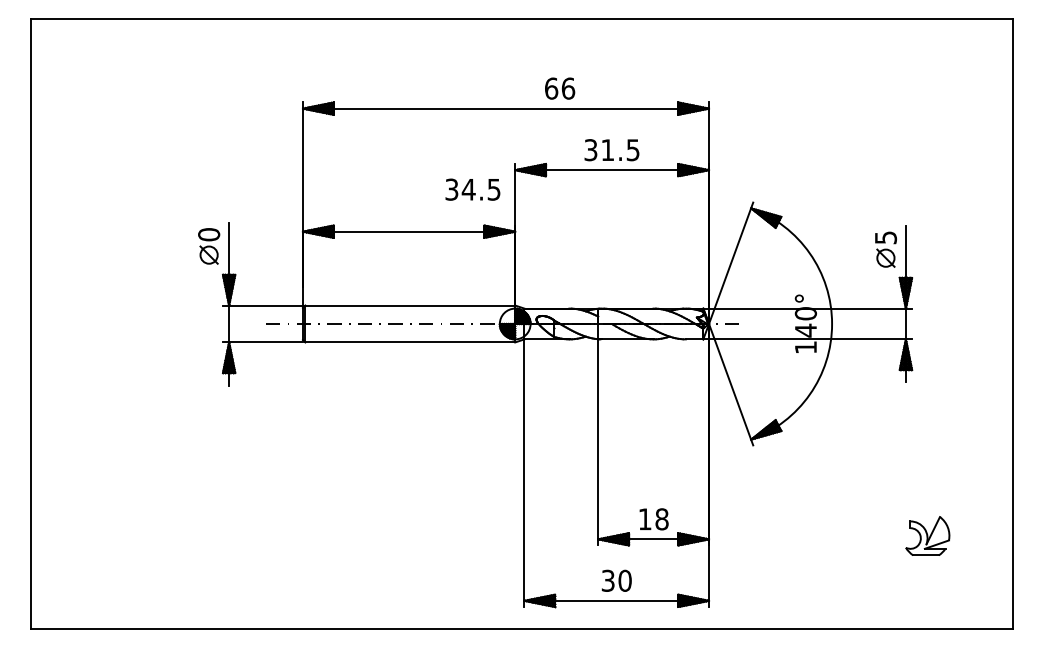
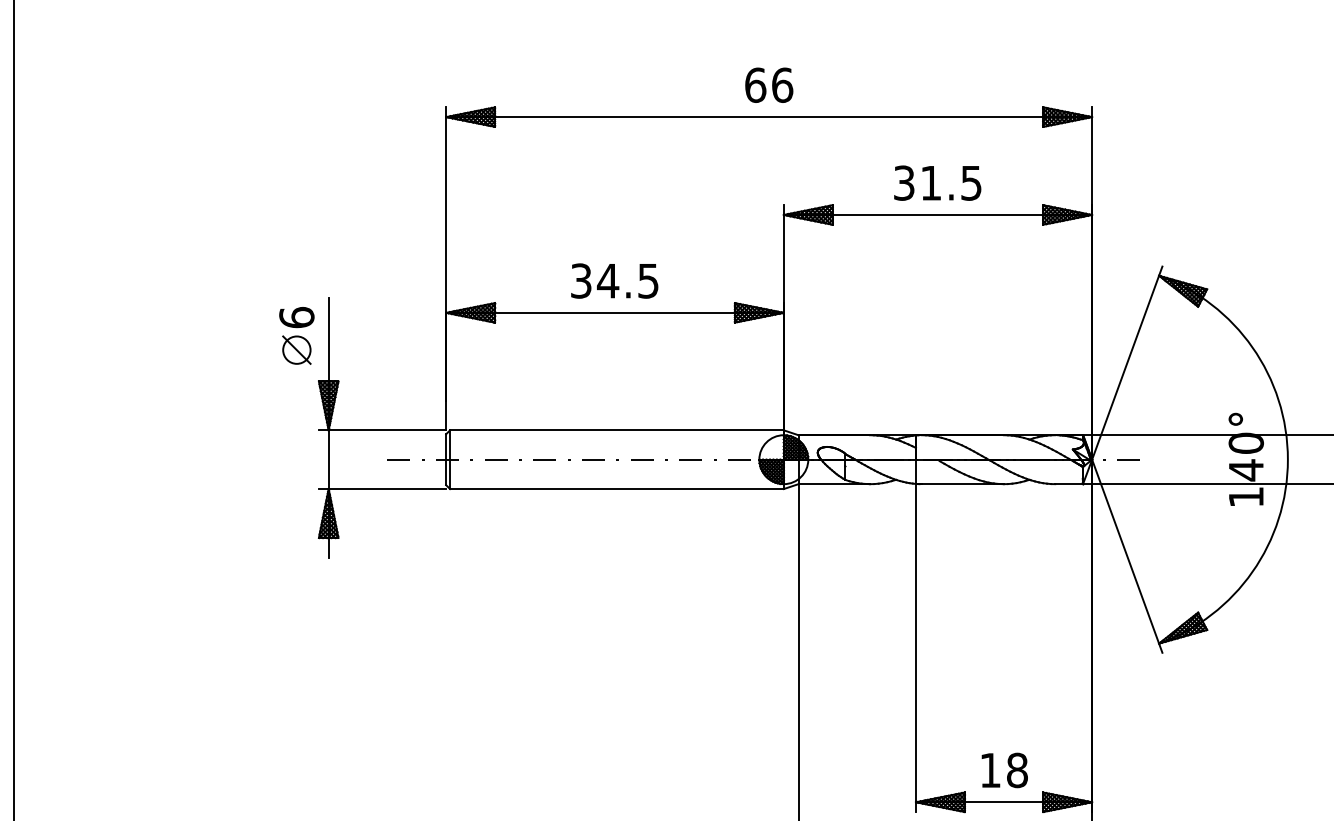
text: (560, 88) -> (769, 85), moved
text: (472, 189) -> (614, 280), moved
text: (208, 234) -> (295, 317), 0 -> 6

